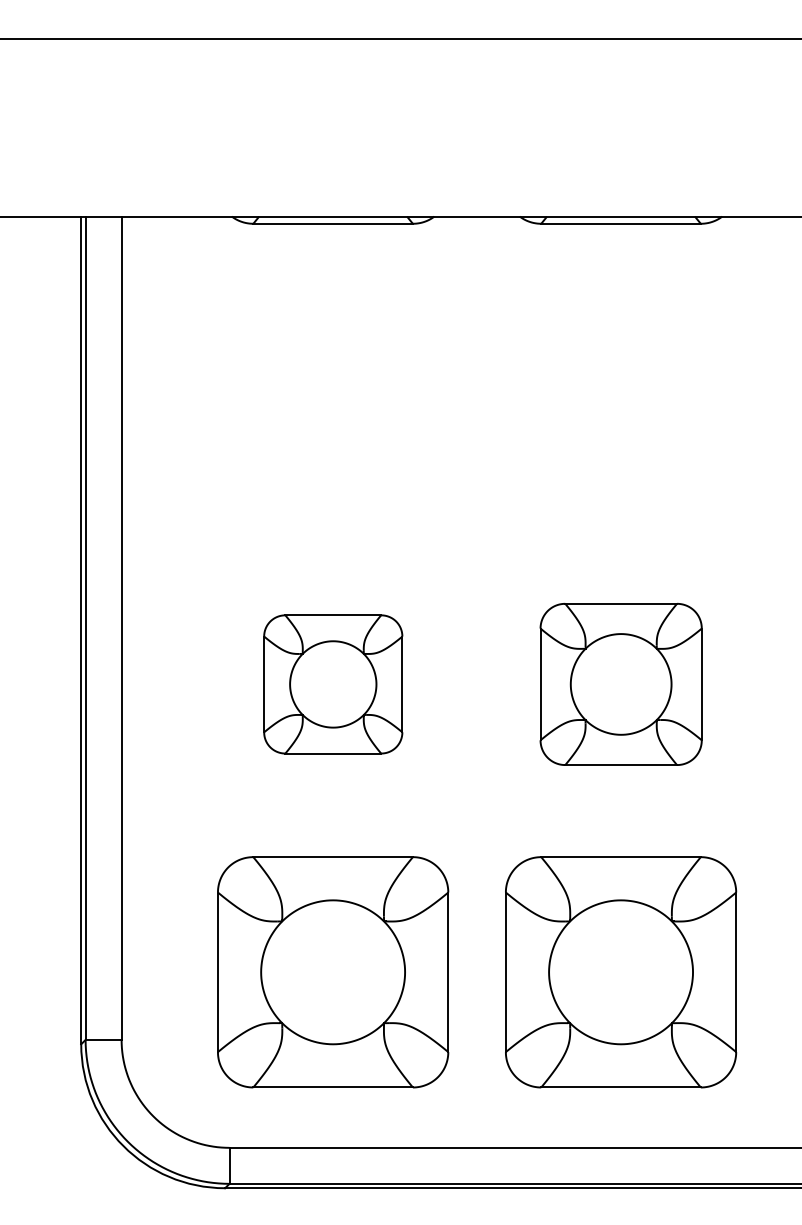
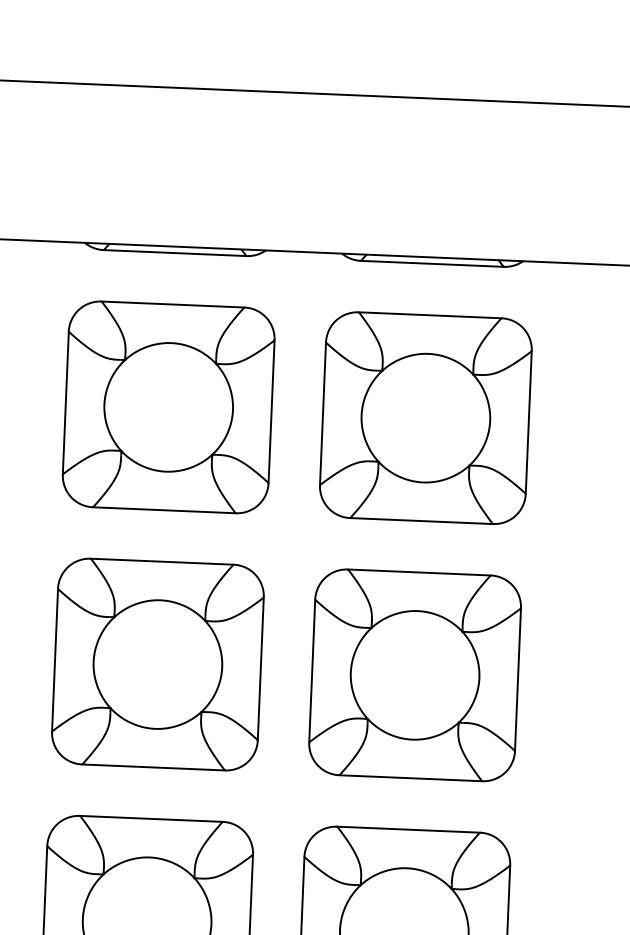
part: (333, 396) -> (169, 407), added
part: (621, 396) -> (426, 418), added
part: (333, 684) -> (158, 664), size x1.67
part: (621, 684) -> (415, 675), size x1.43

